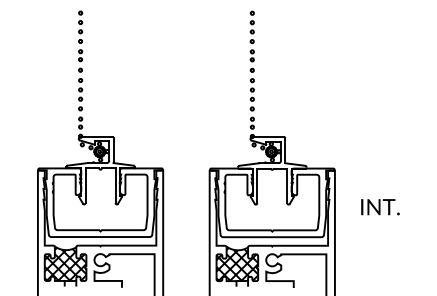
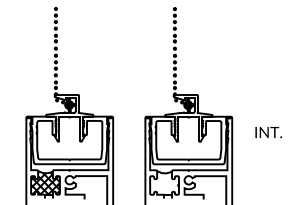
text: (380, 207) -> (268, 132), moved
hatch: (237, 263) -> (164, 182), removed

